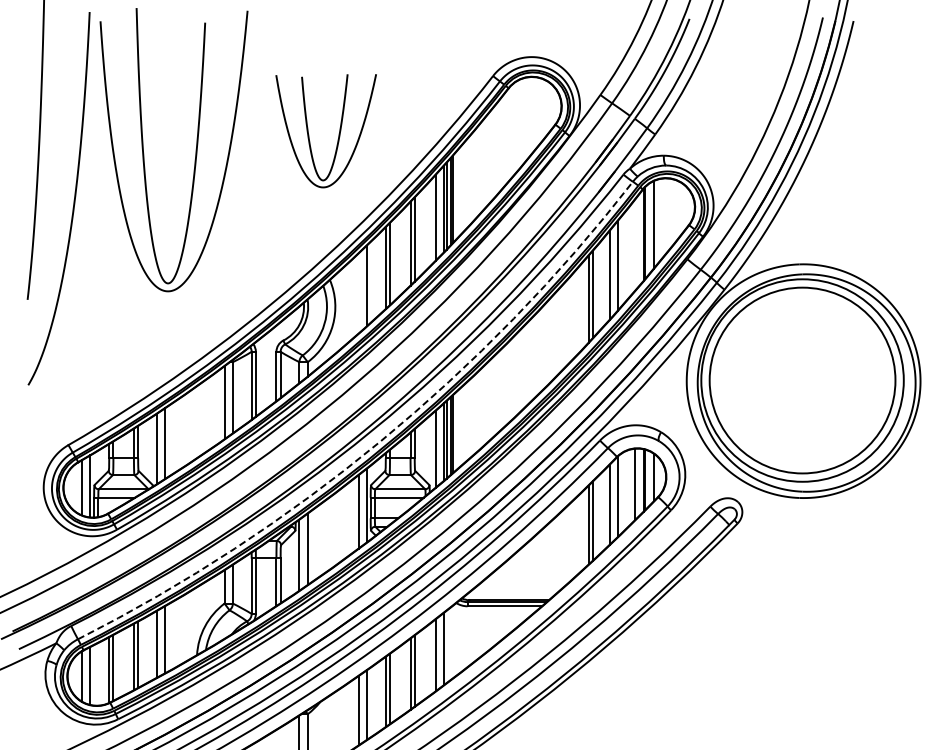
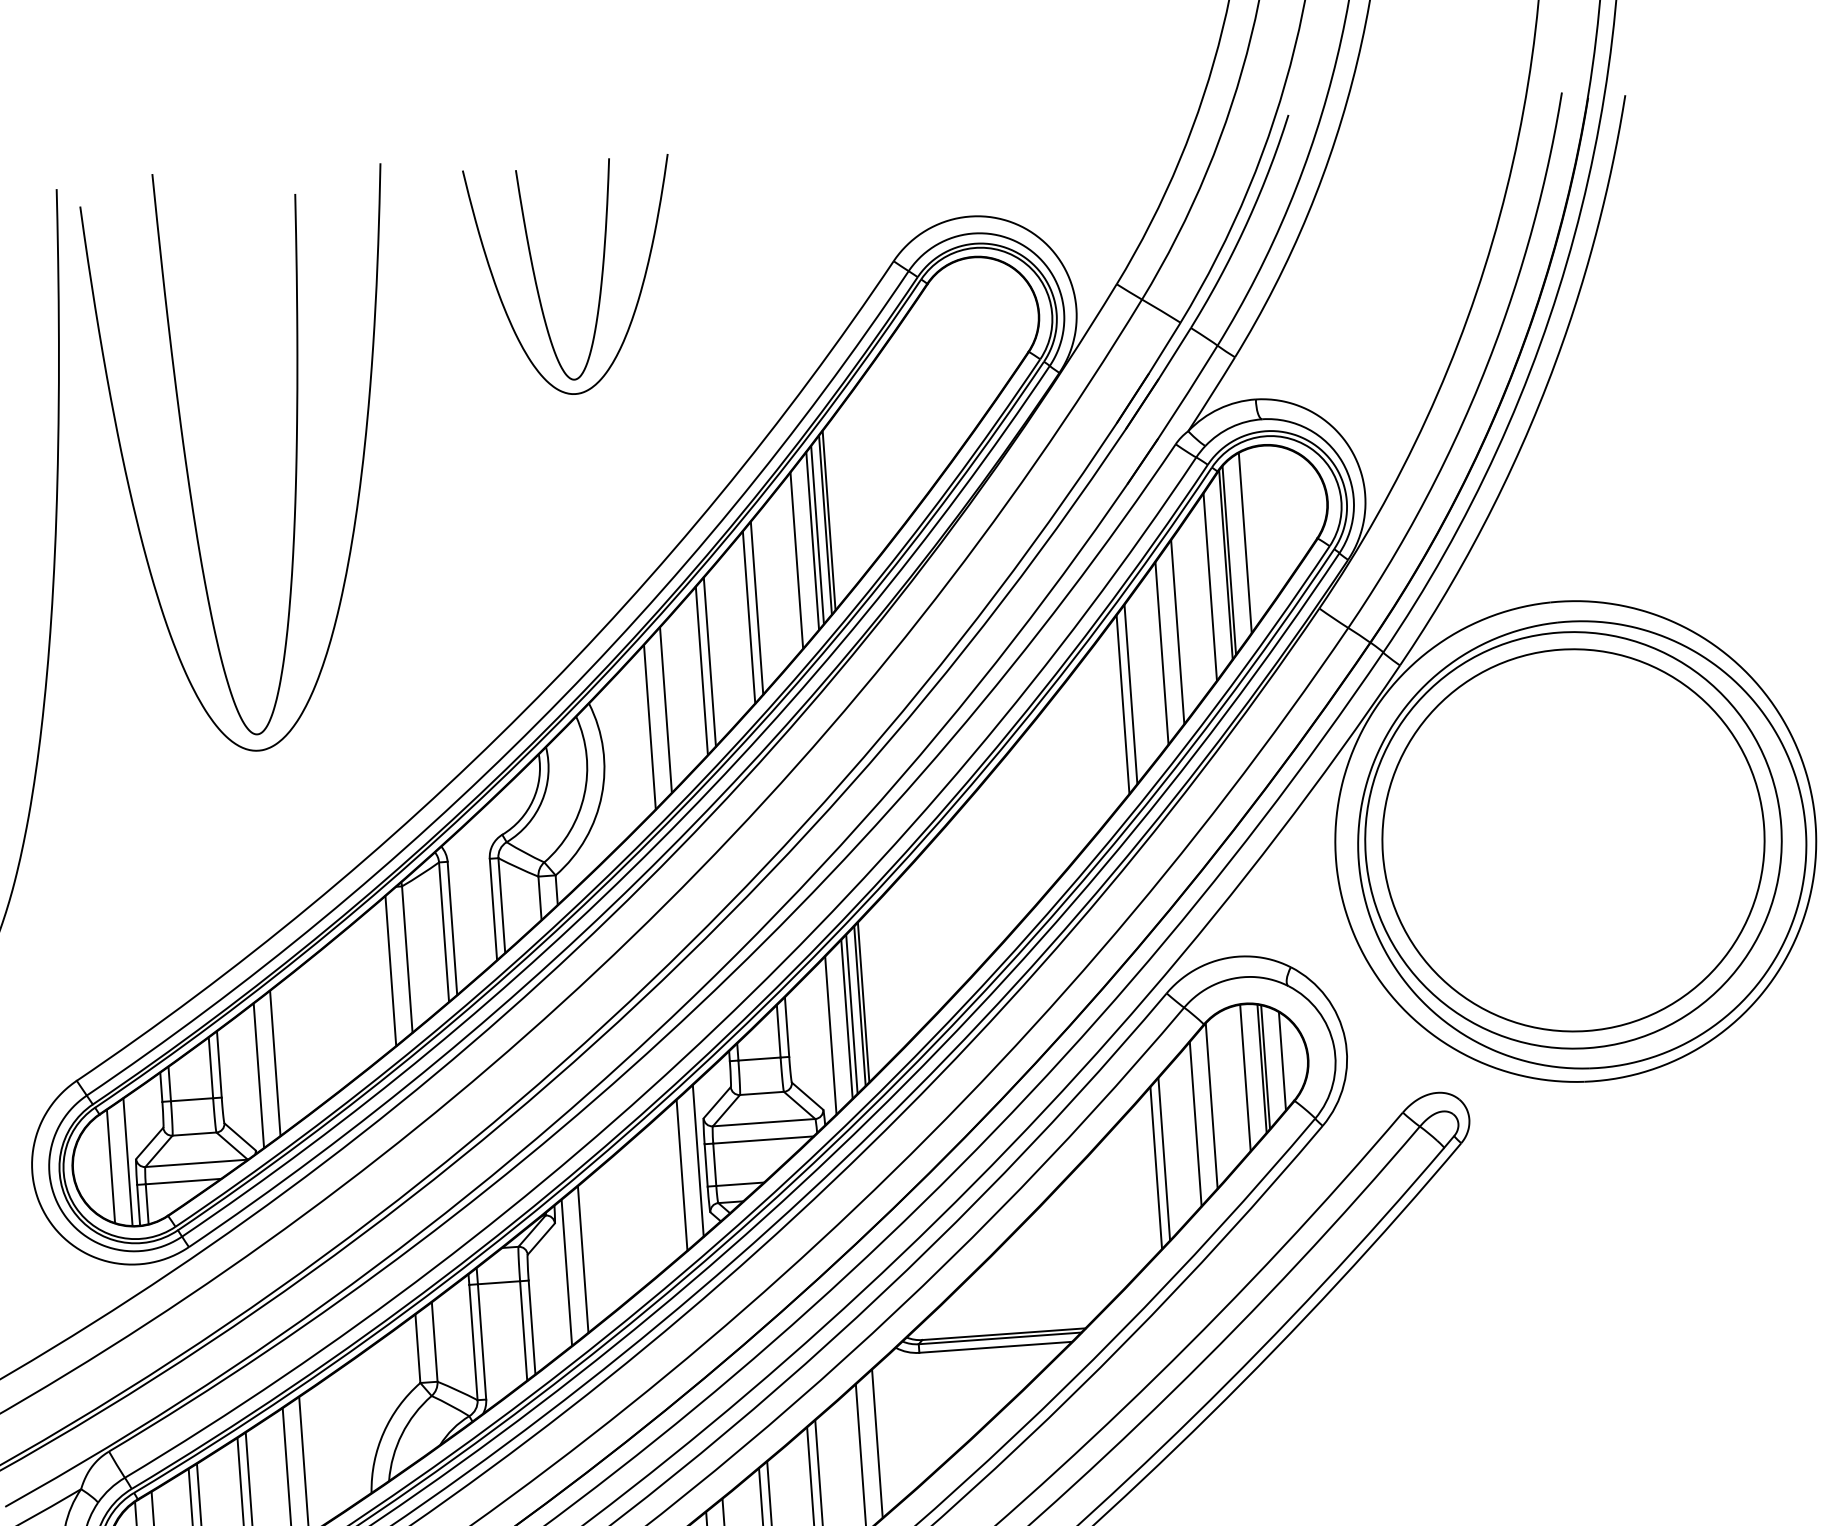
part: (338, 133) -> (599, 281), moved
line: (635, 244) -> (1210, 585), added
line: (358, 293) -> (649, 727), added
arc: (380, 441) -> (716, 1027), dashed -> solid

